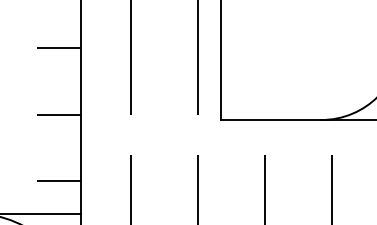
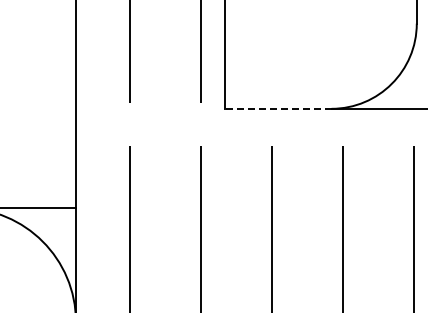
hatch: (58, 114) -> (52, 103), removed
line: (270, 119) -> (277, 108), solid -> dashed

